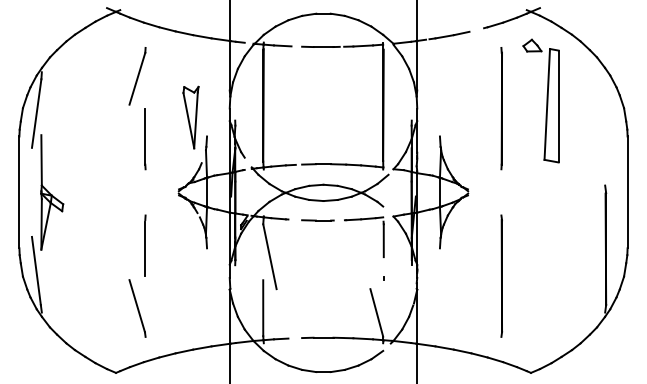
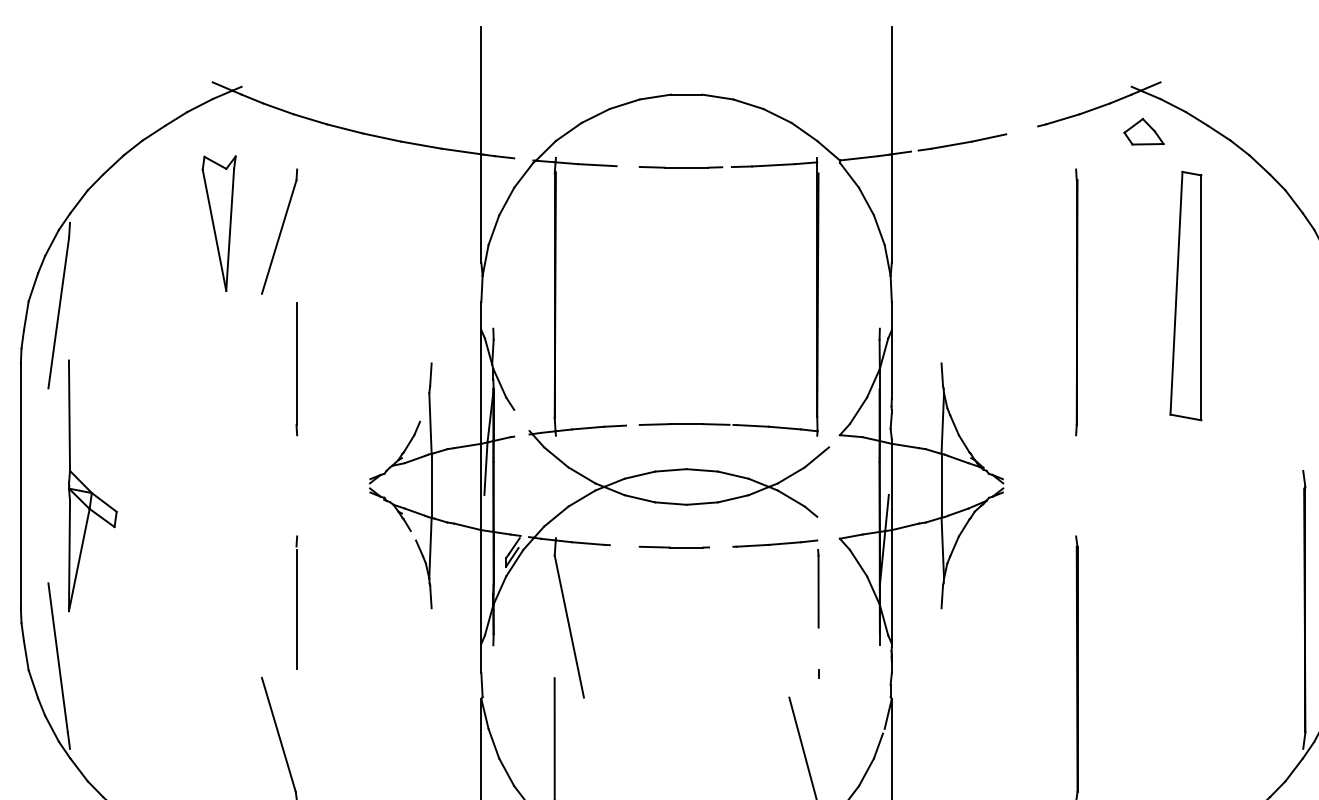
part: (532, 45) -> (1144, 131), moved
part: (190, 117) -> (218, 223), moved

